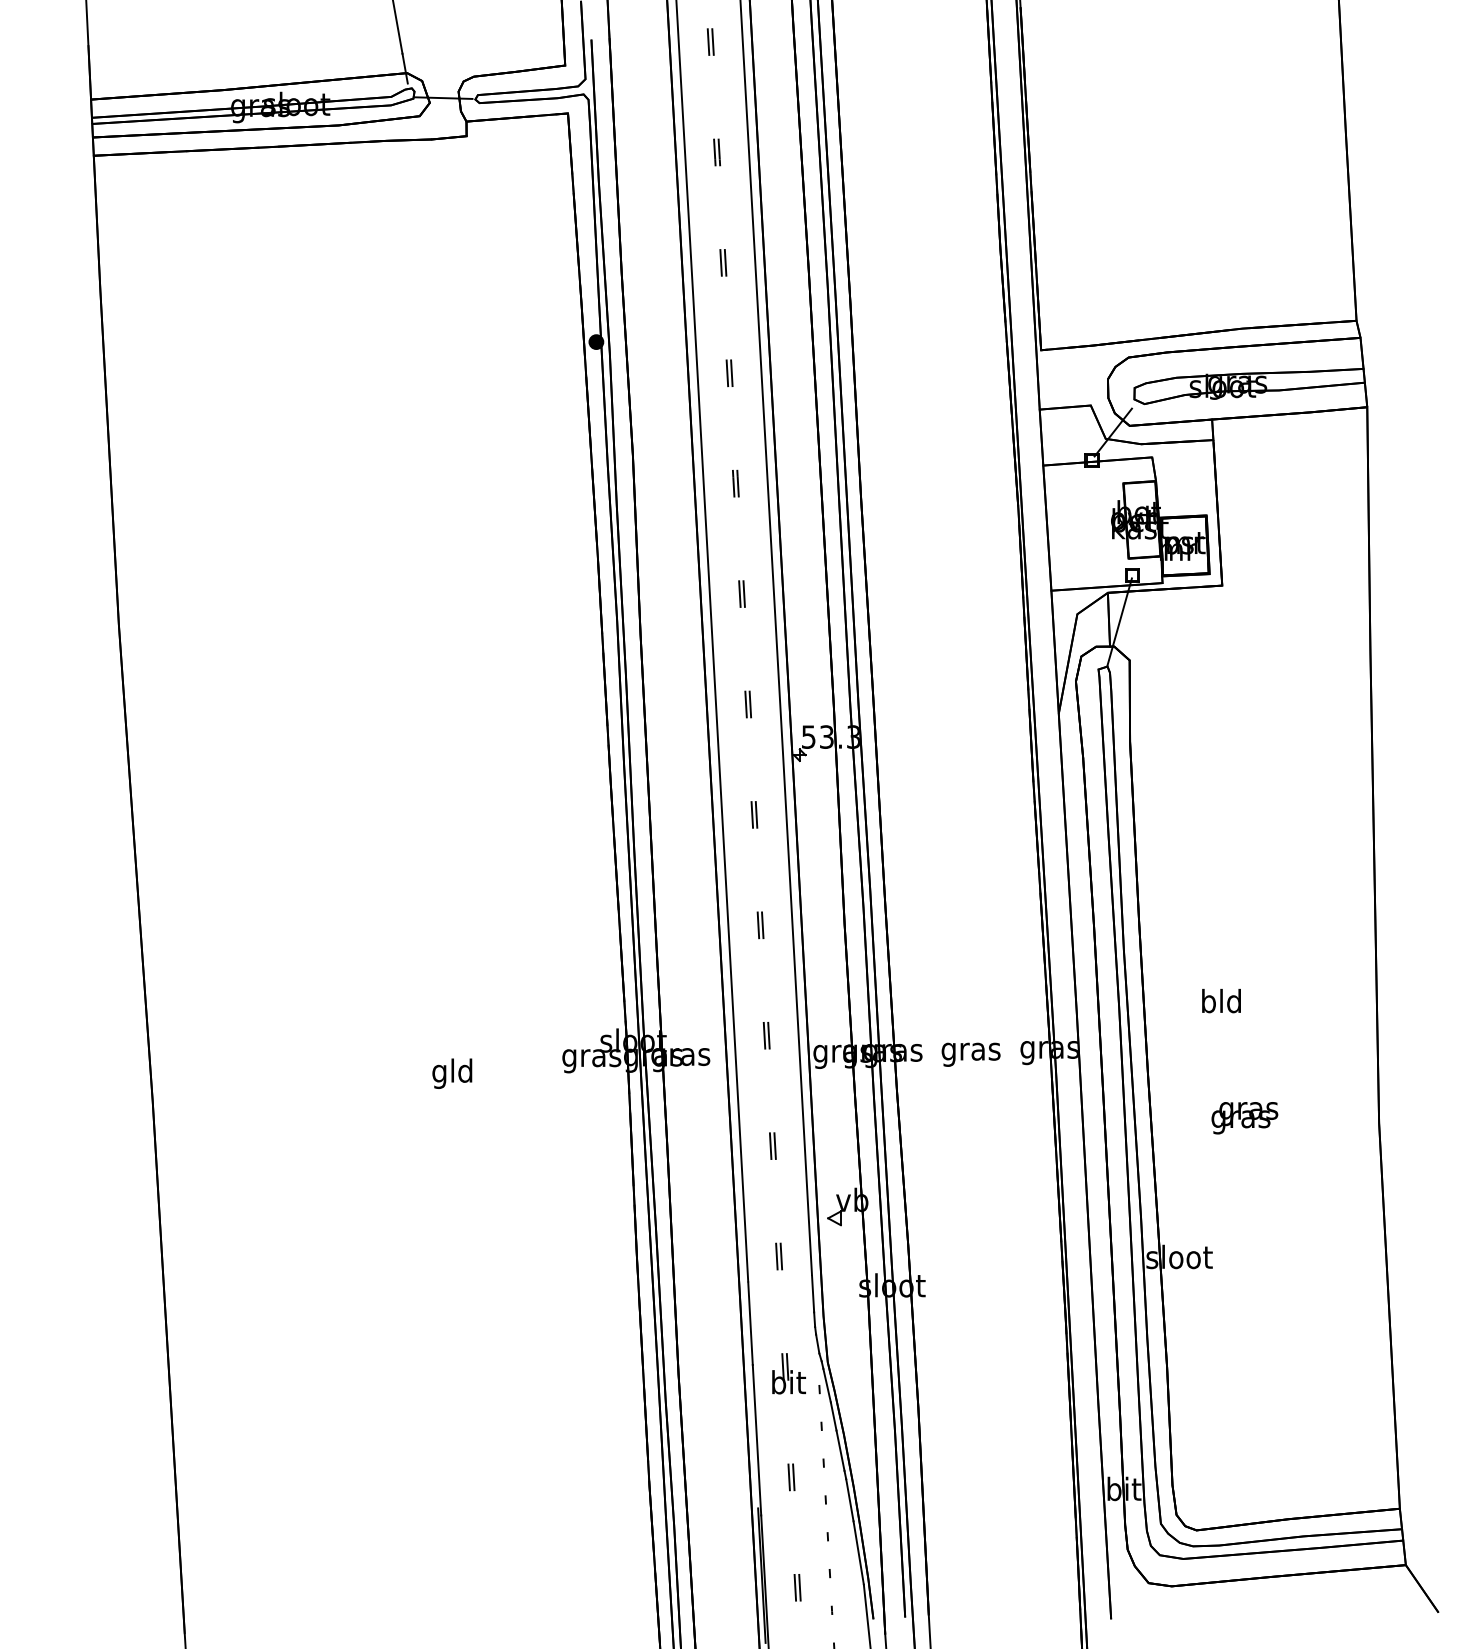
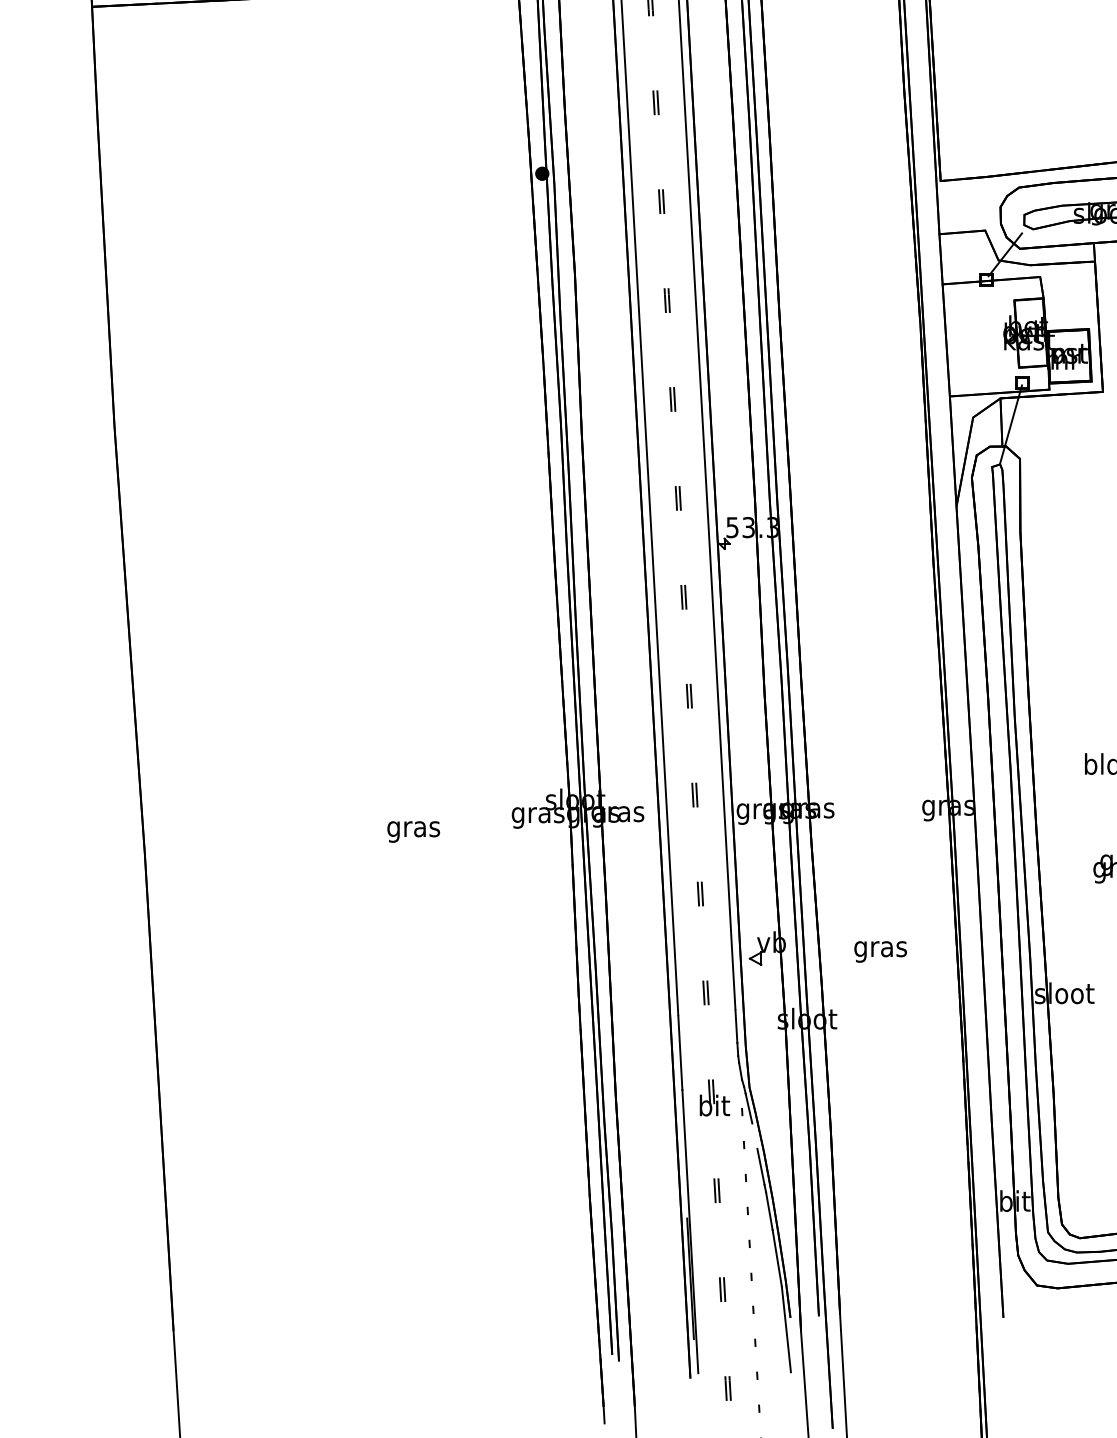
text: (970, 1054) -> (880, 951), moved
text: (452, 1073) -> (413, 828), gld -> gras
line: (833, 1416) -> (754, 1136), removed

